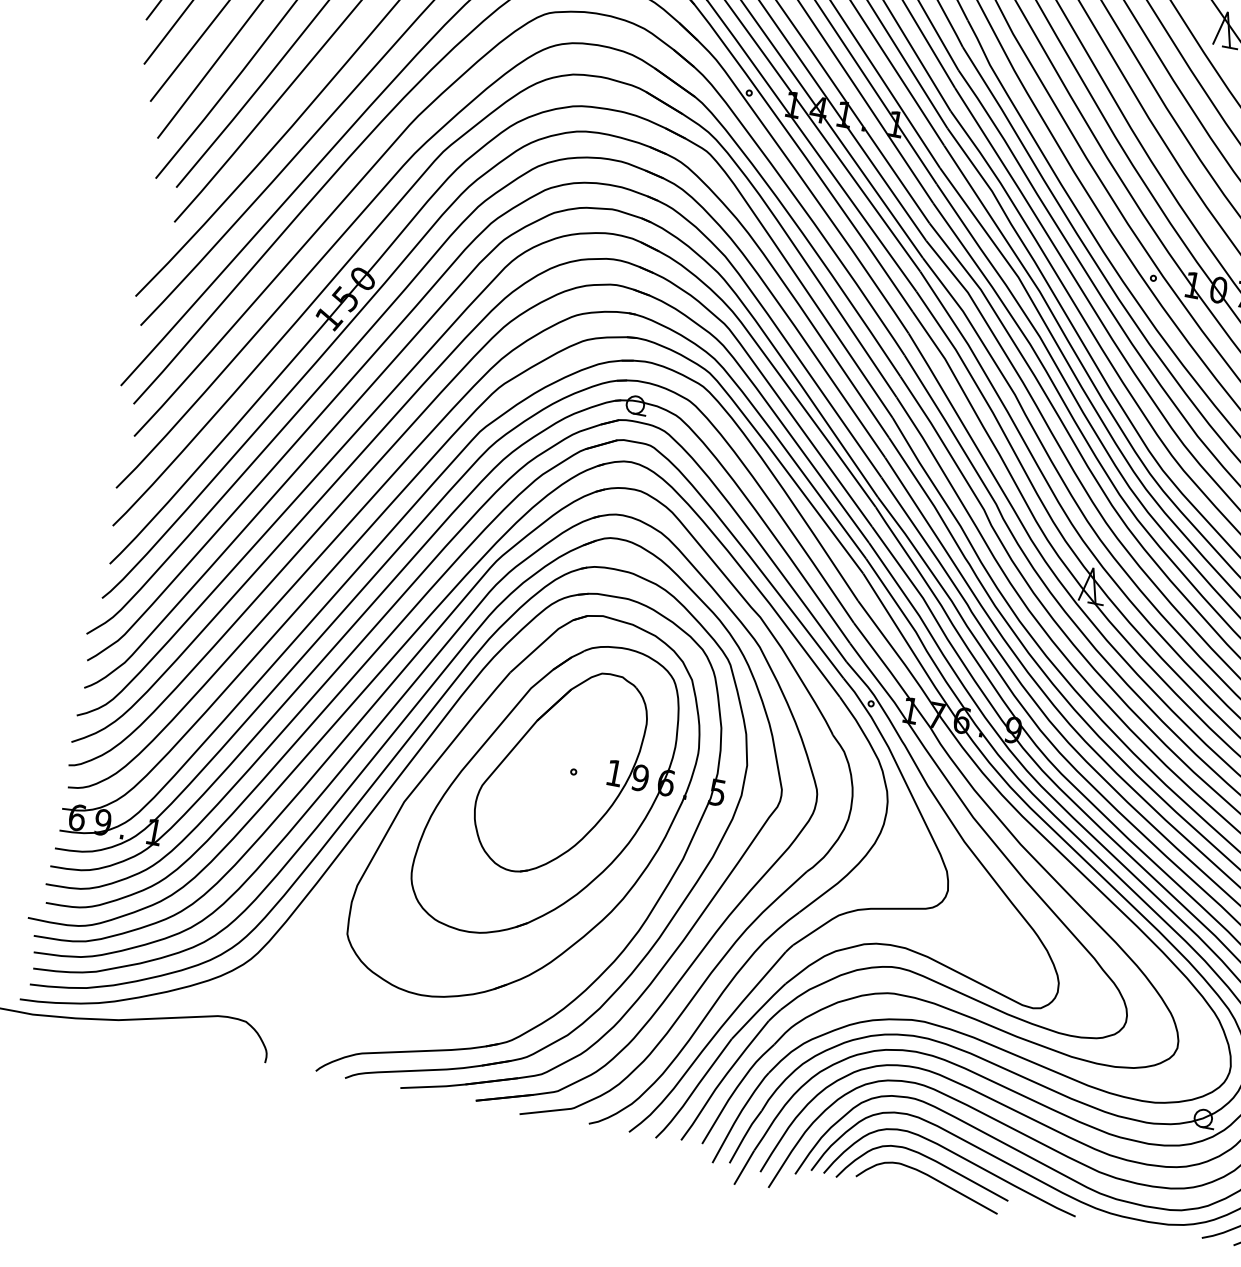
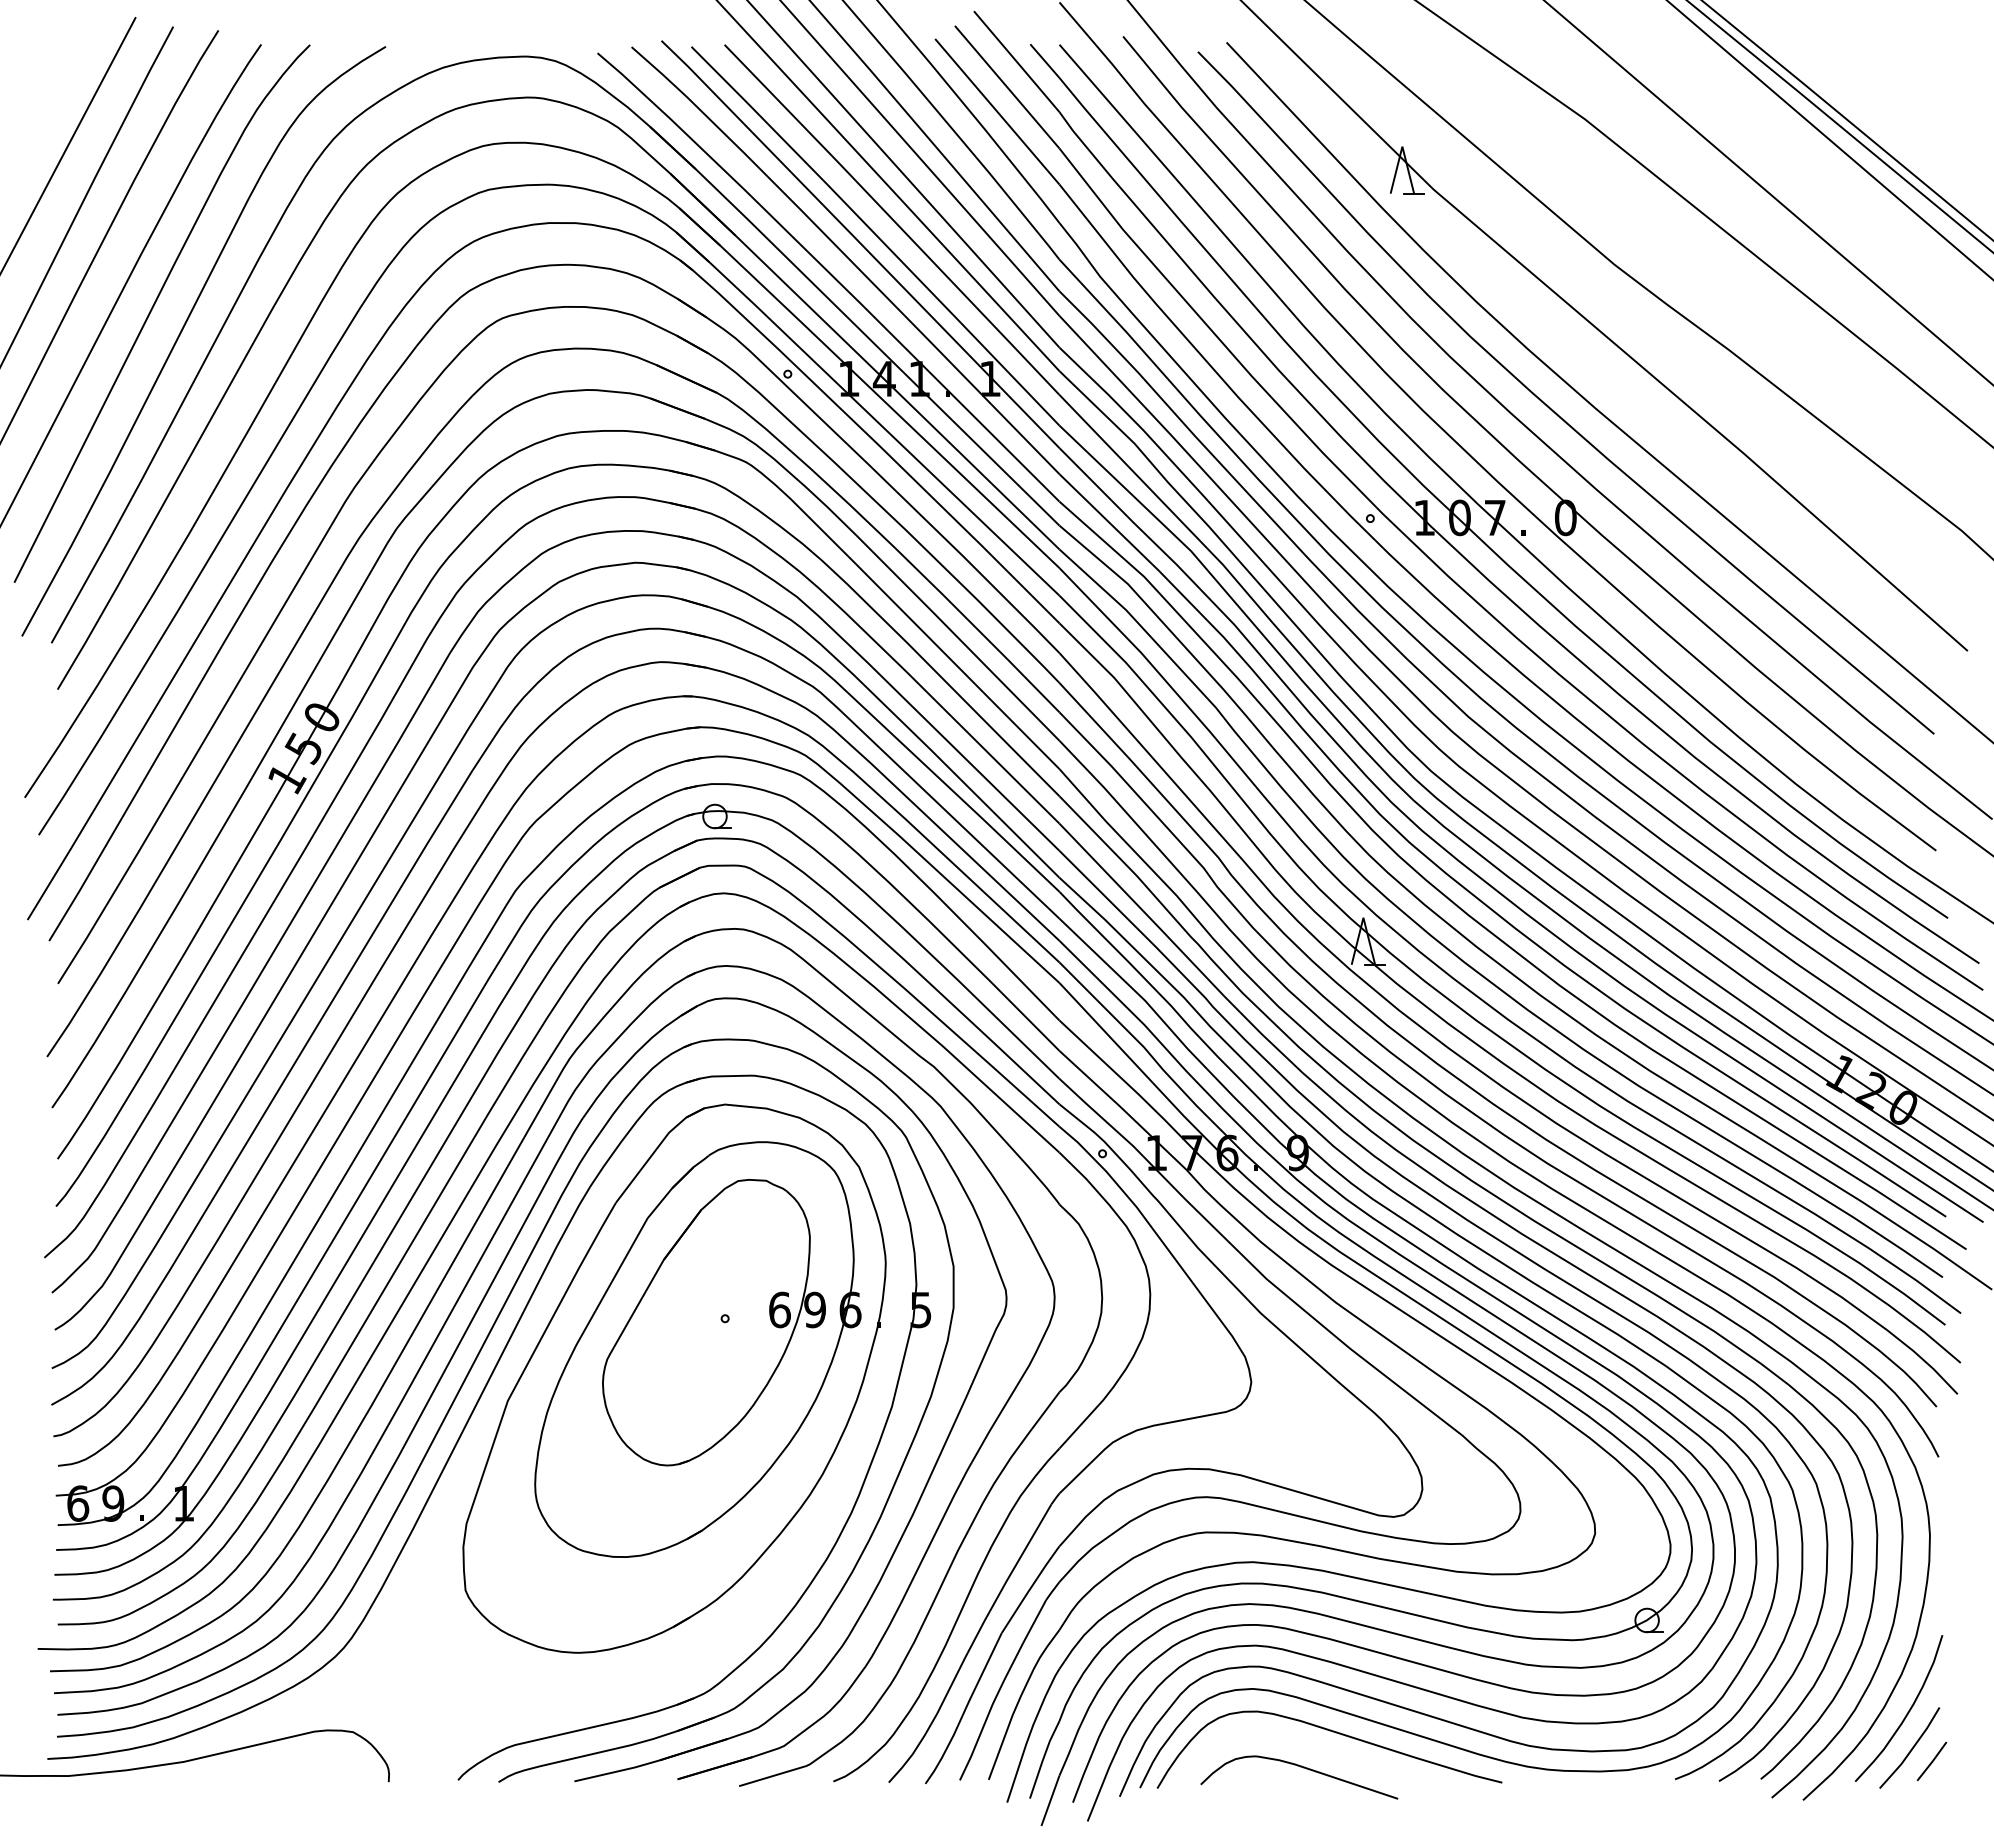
text: (614, 772) -> (779, 1309), 1 -> 6
curve: (930, 1159) -> (1295, 1743), removed

